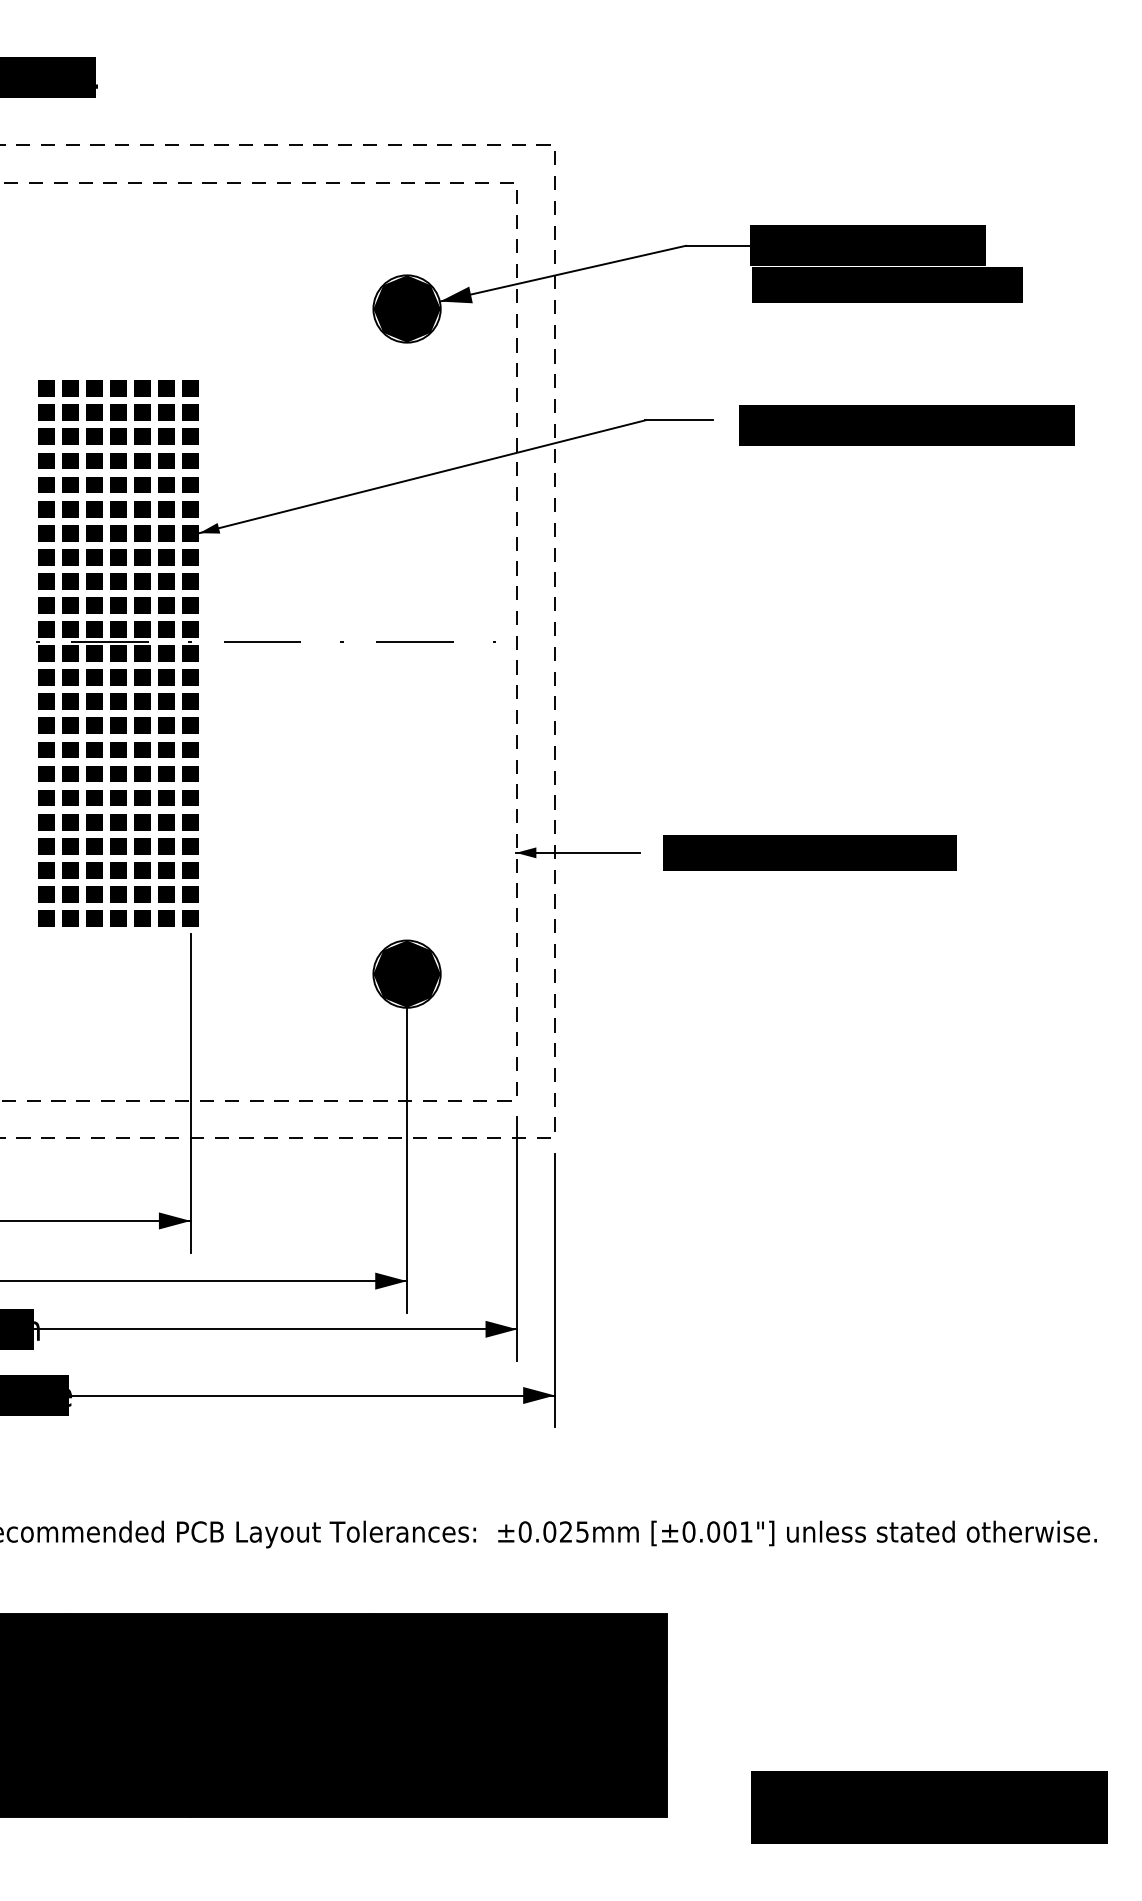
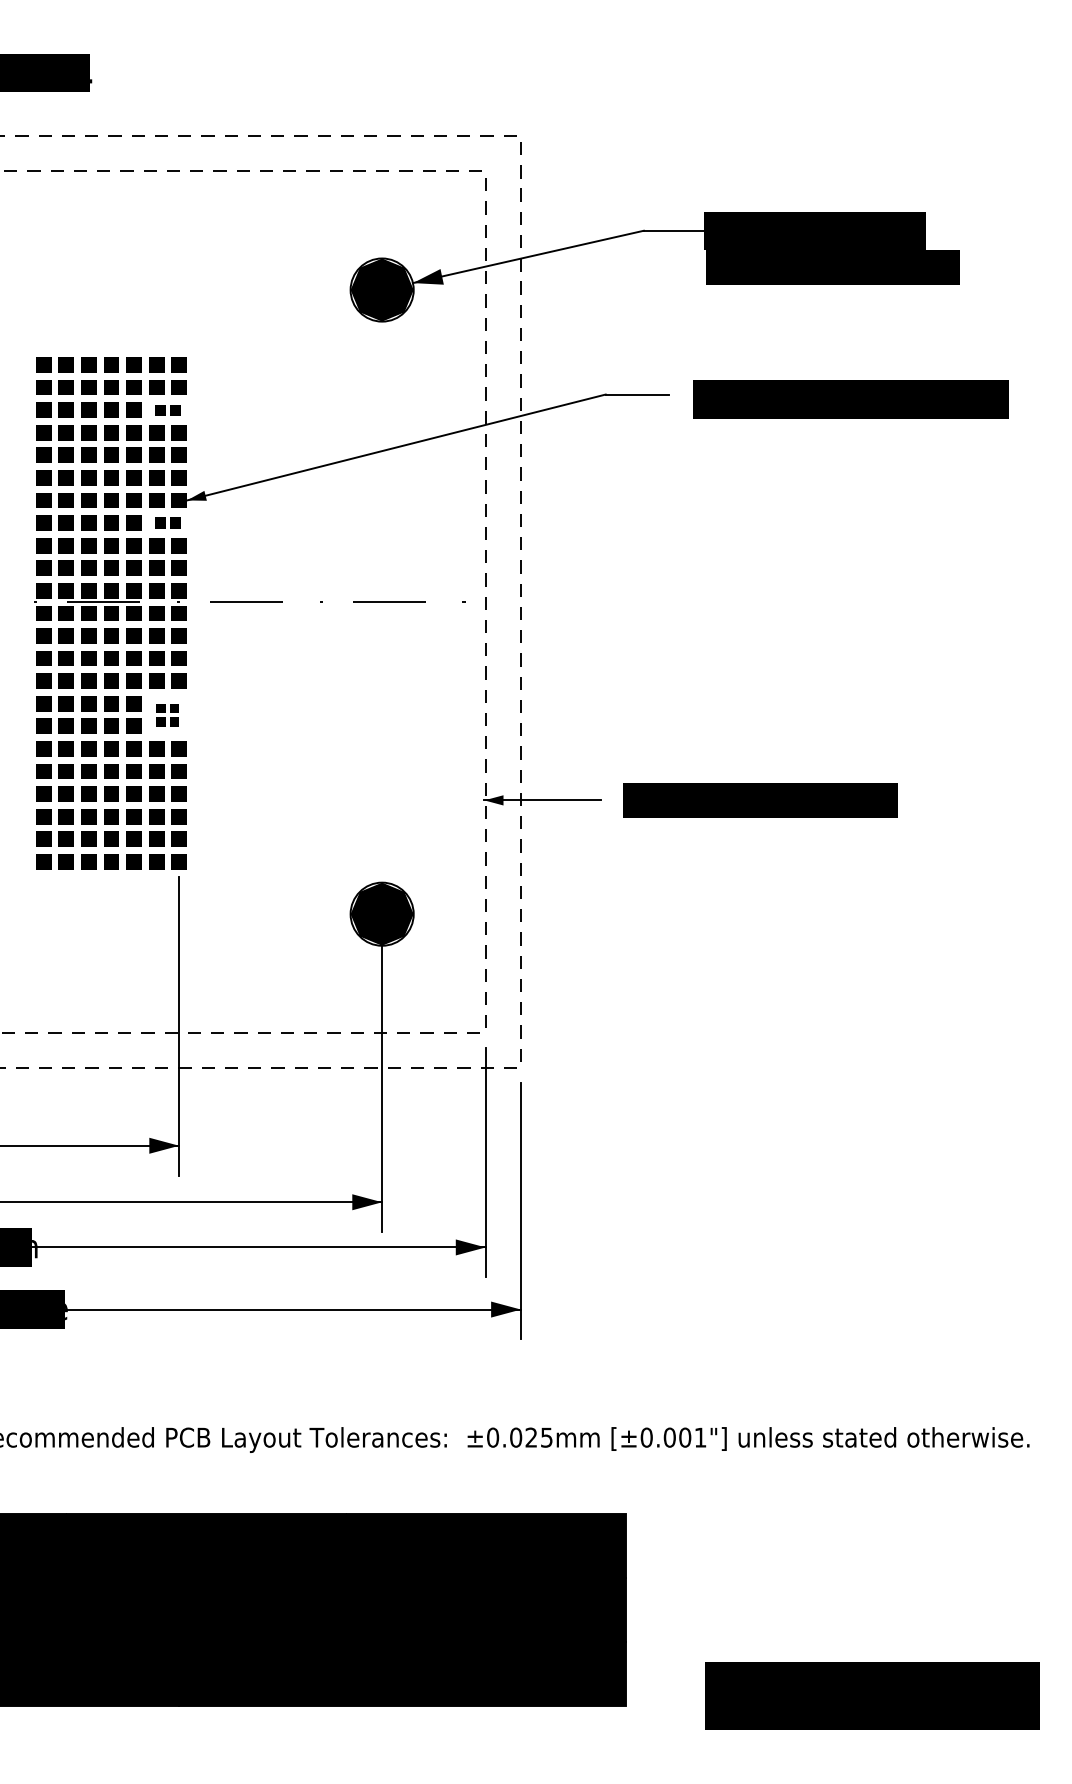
part: (178, 436) -> (167, 409), size x0.7
part: (178, 556) -> (167, 522), size x0.7
part: (178, 761) -> (167, 714), size x0.6

